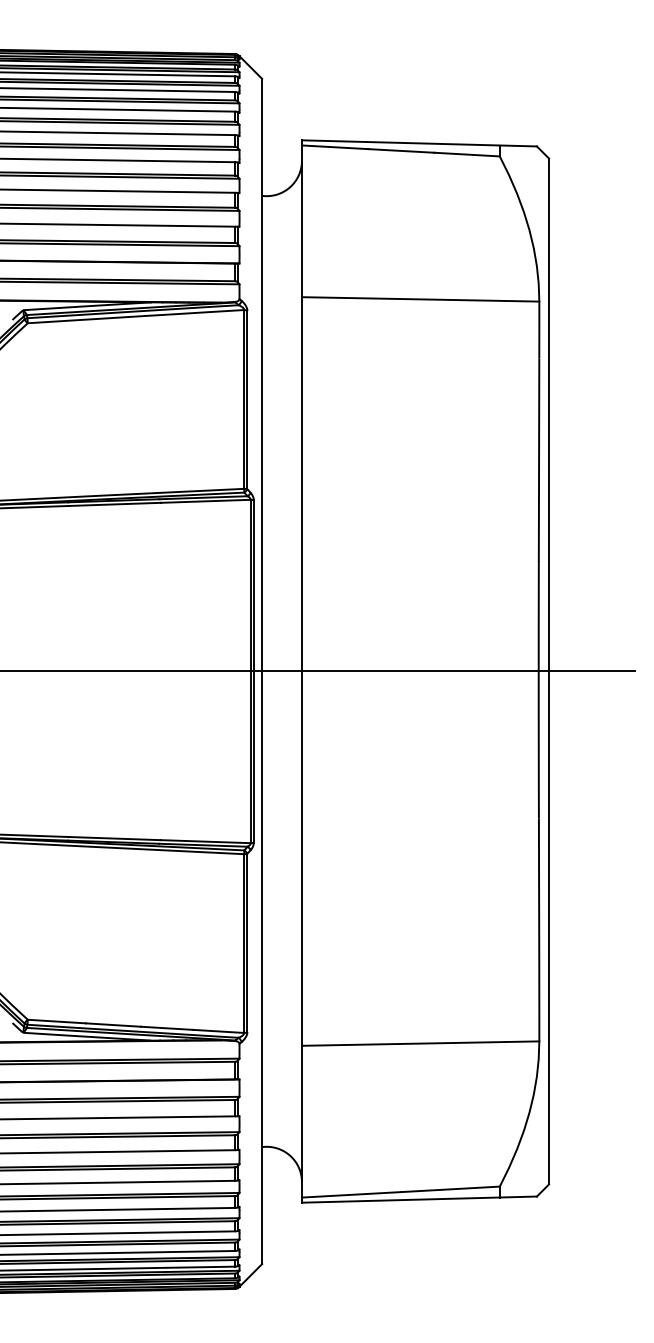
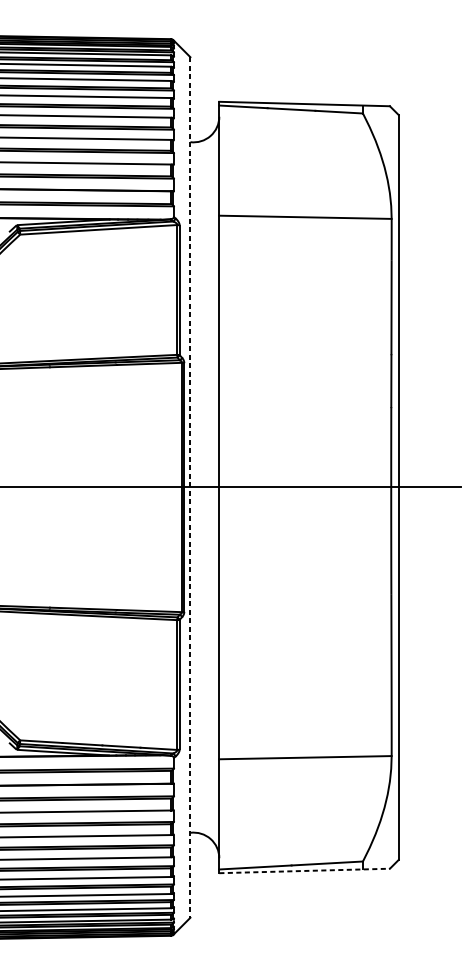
line: (262, 671) -> (190, 487), solid -> dashed
line: (419, 1199) -> (304, 870), solid -> dashed

